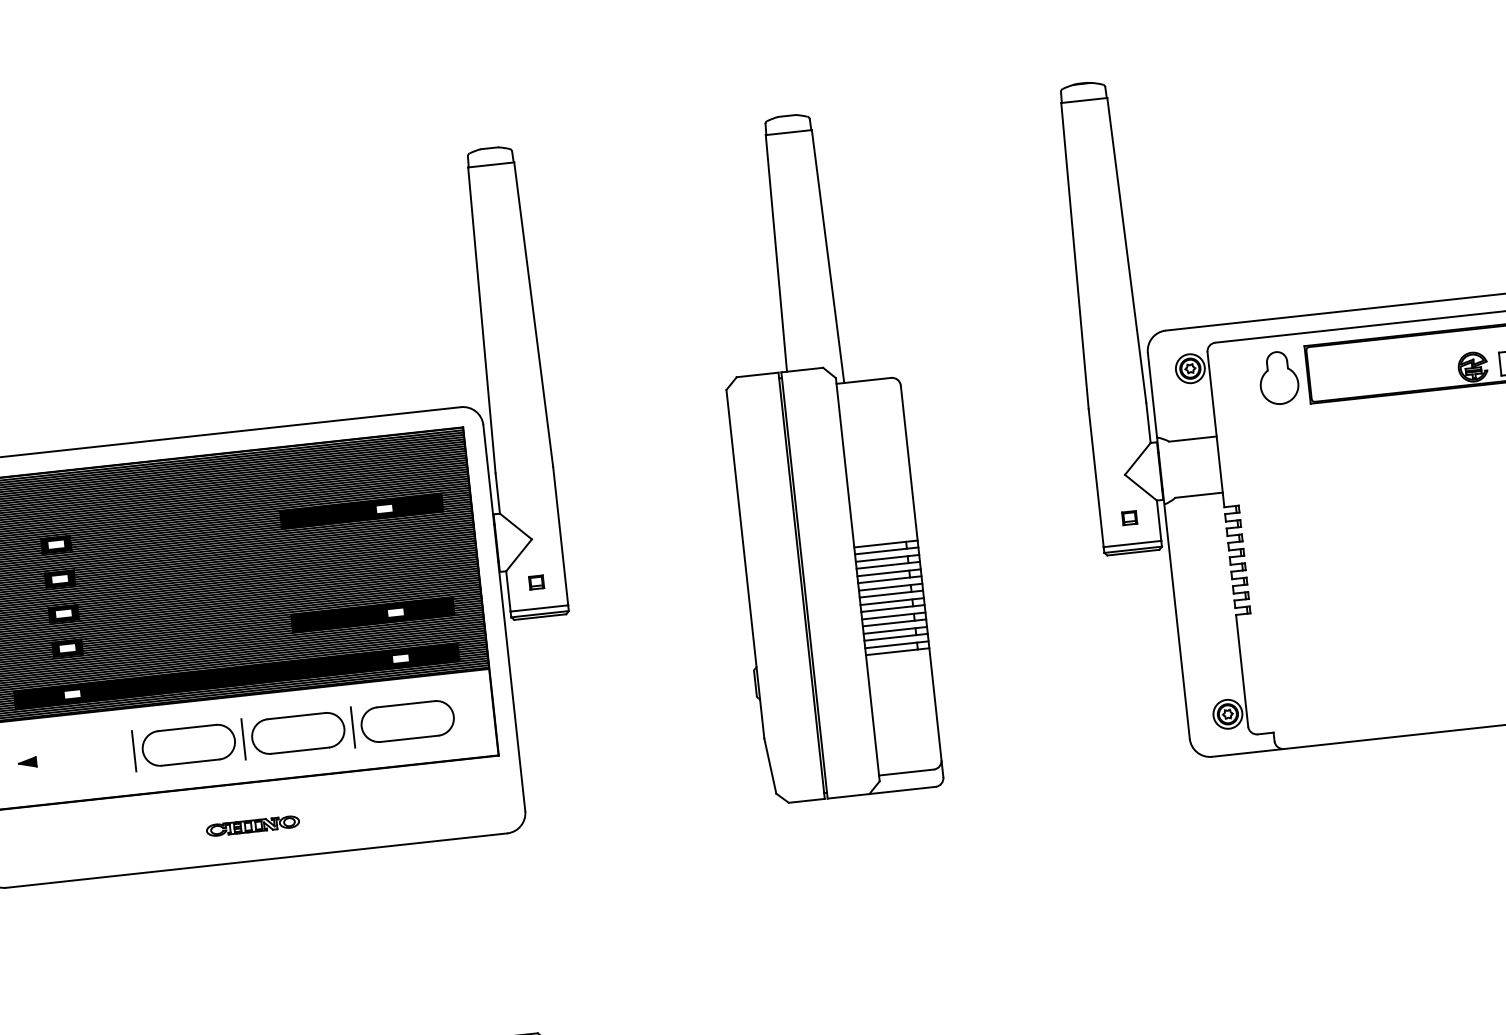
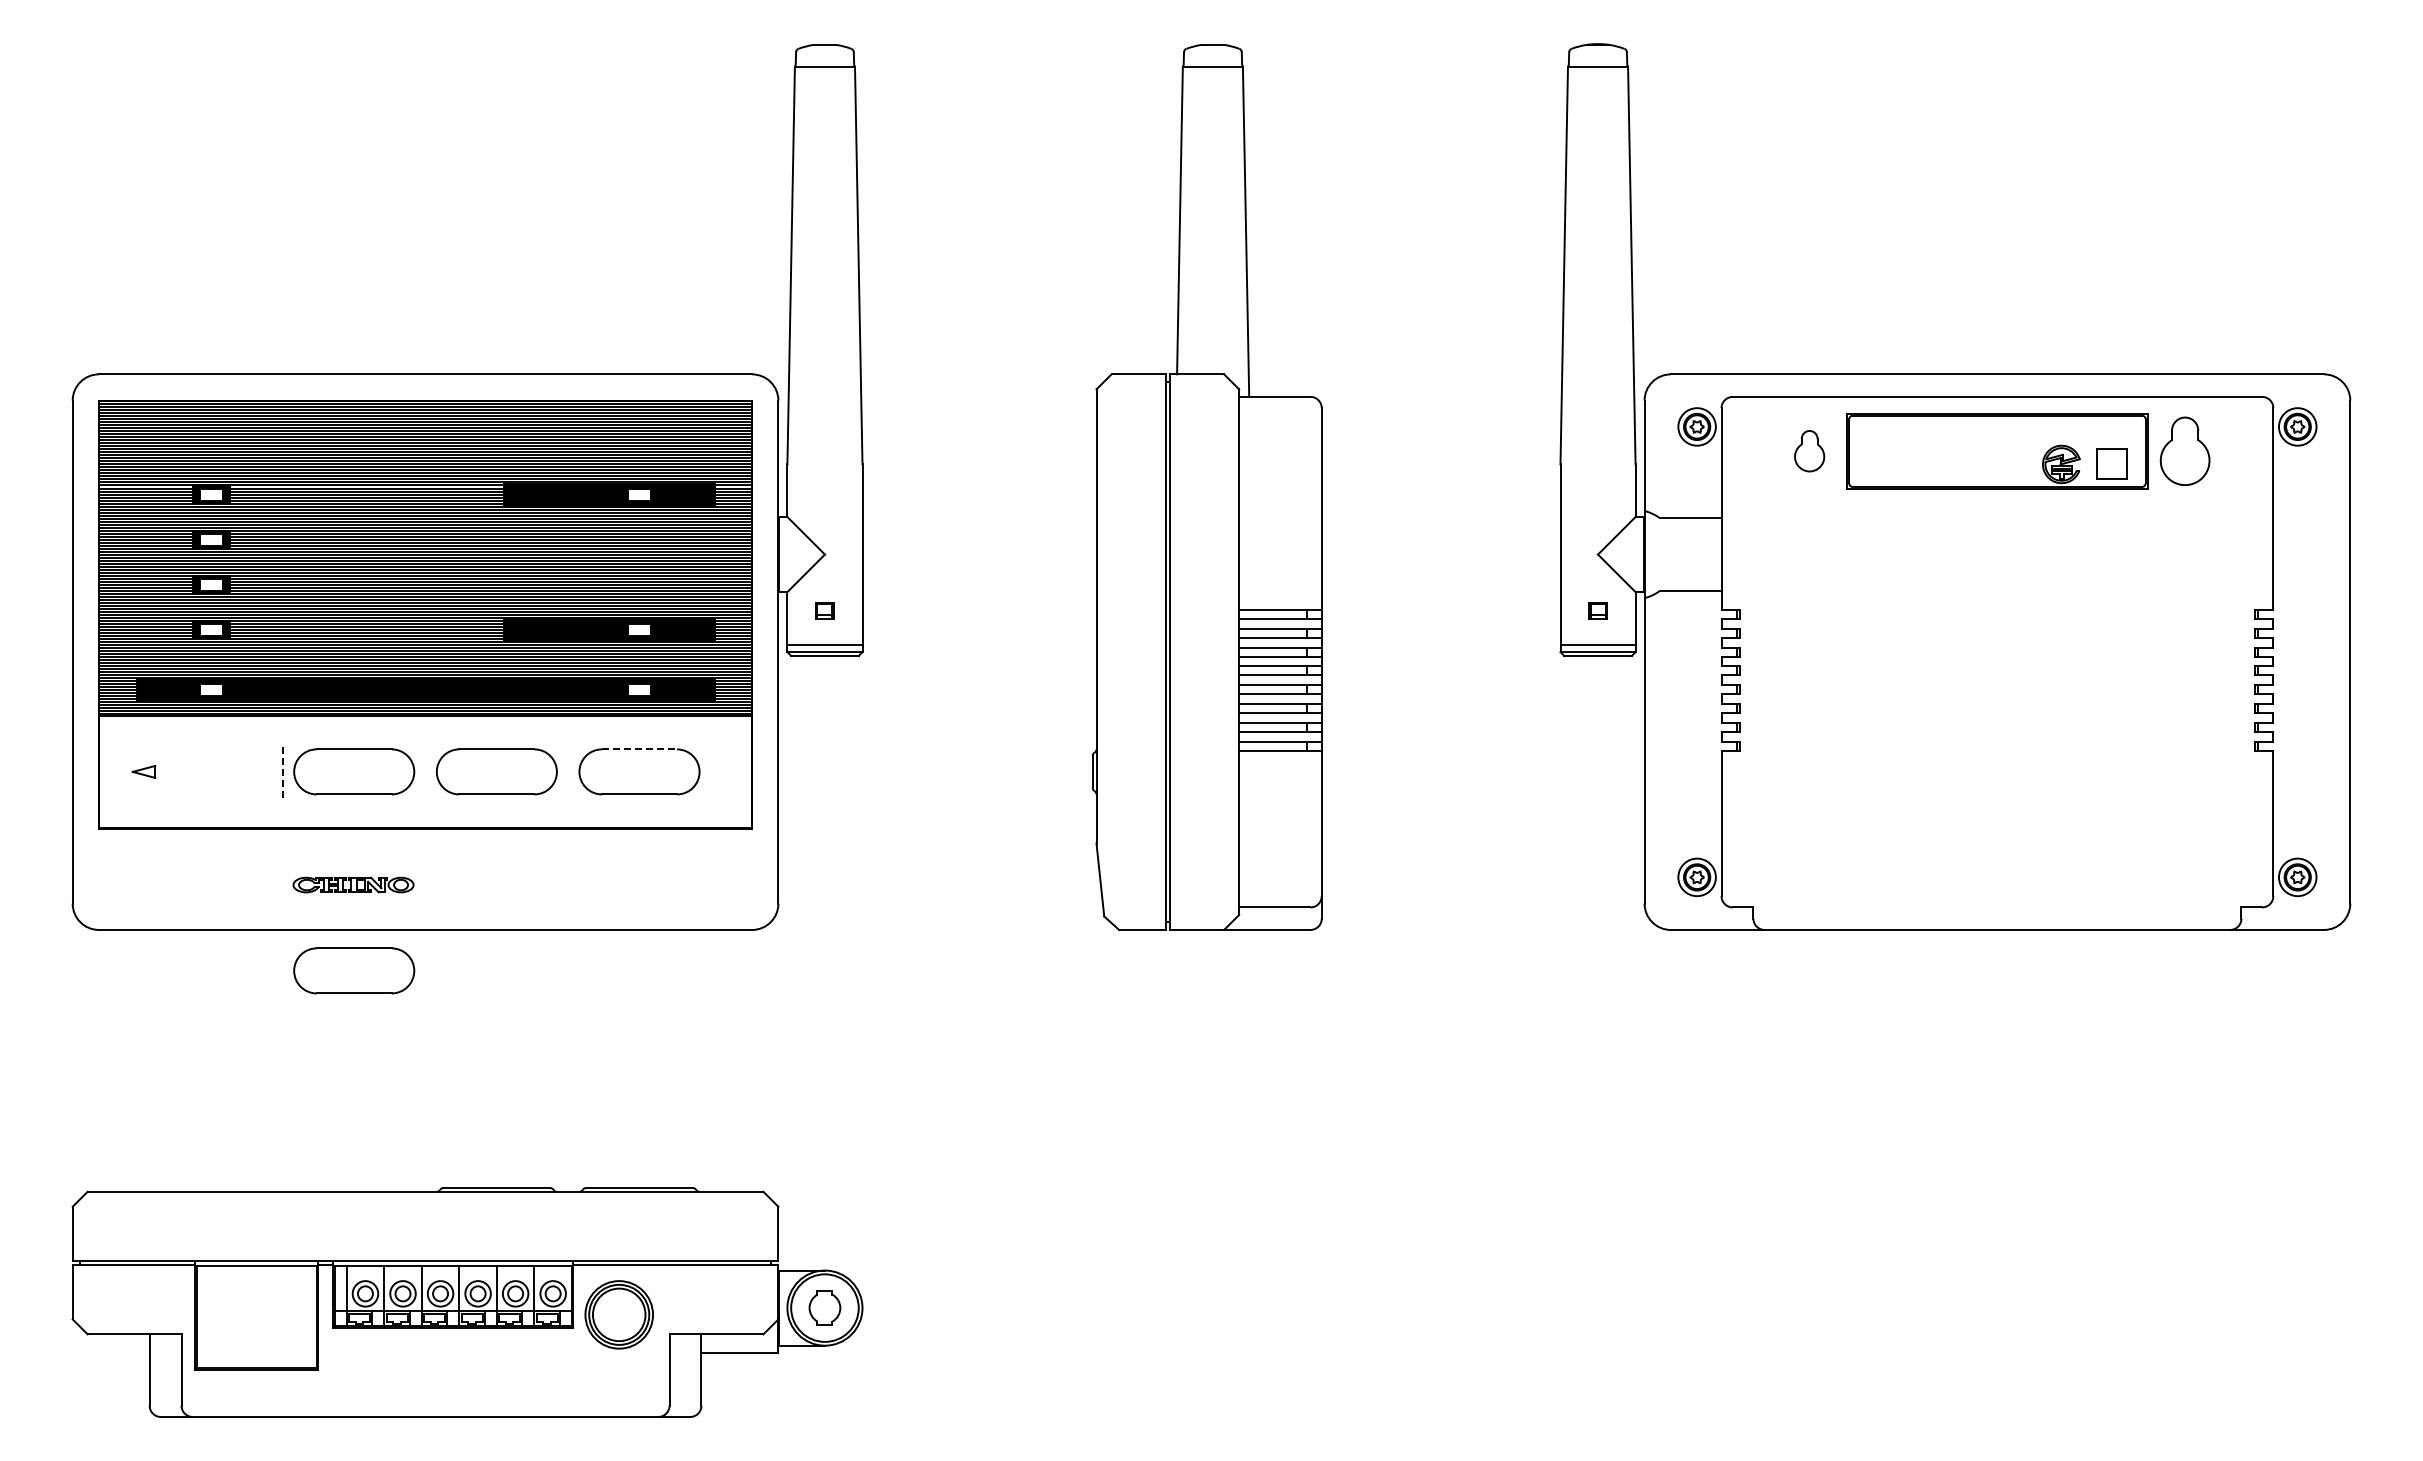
part: (1278, 377) -> (1809, 450), size x0.6
line: (405, 704) -> (639, 749), solid -> dashed
line: (353, 727) -> (568, 771), removed
line: (243, 739) -> (425, 771), removed
line: (133, 750) -> (282, 771), solid -> dashed
fill: (27, 762) -> (143, 771), removed
part: (252, 825) -> (353, 884), moved
part: (205, 897) -> (354, 970), added

